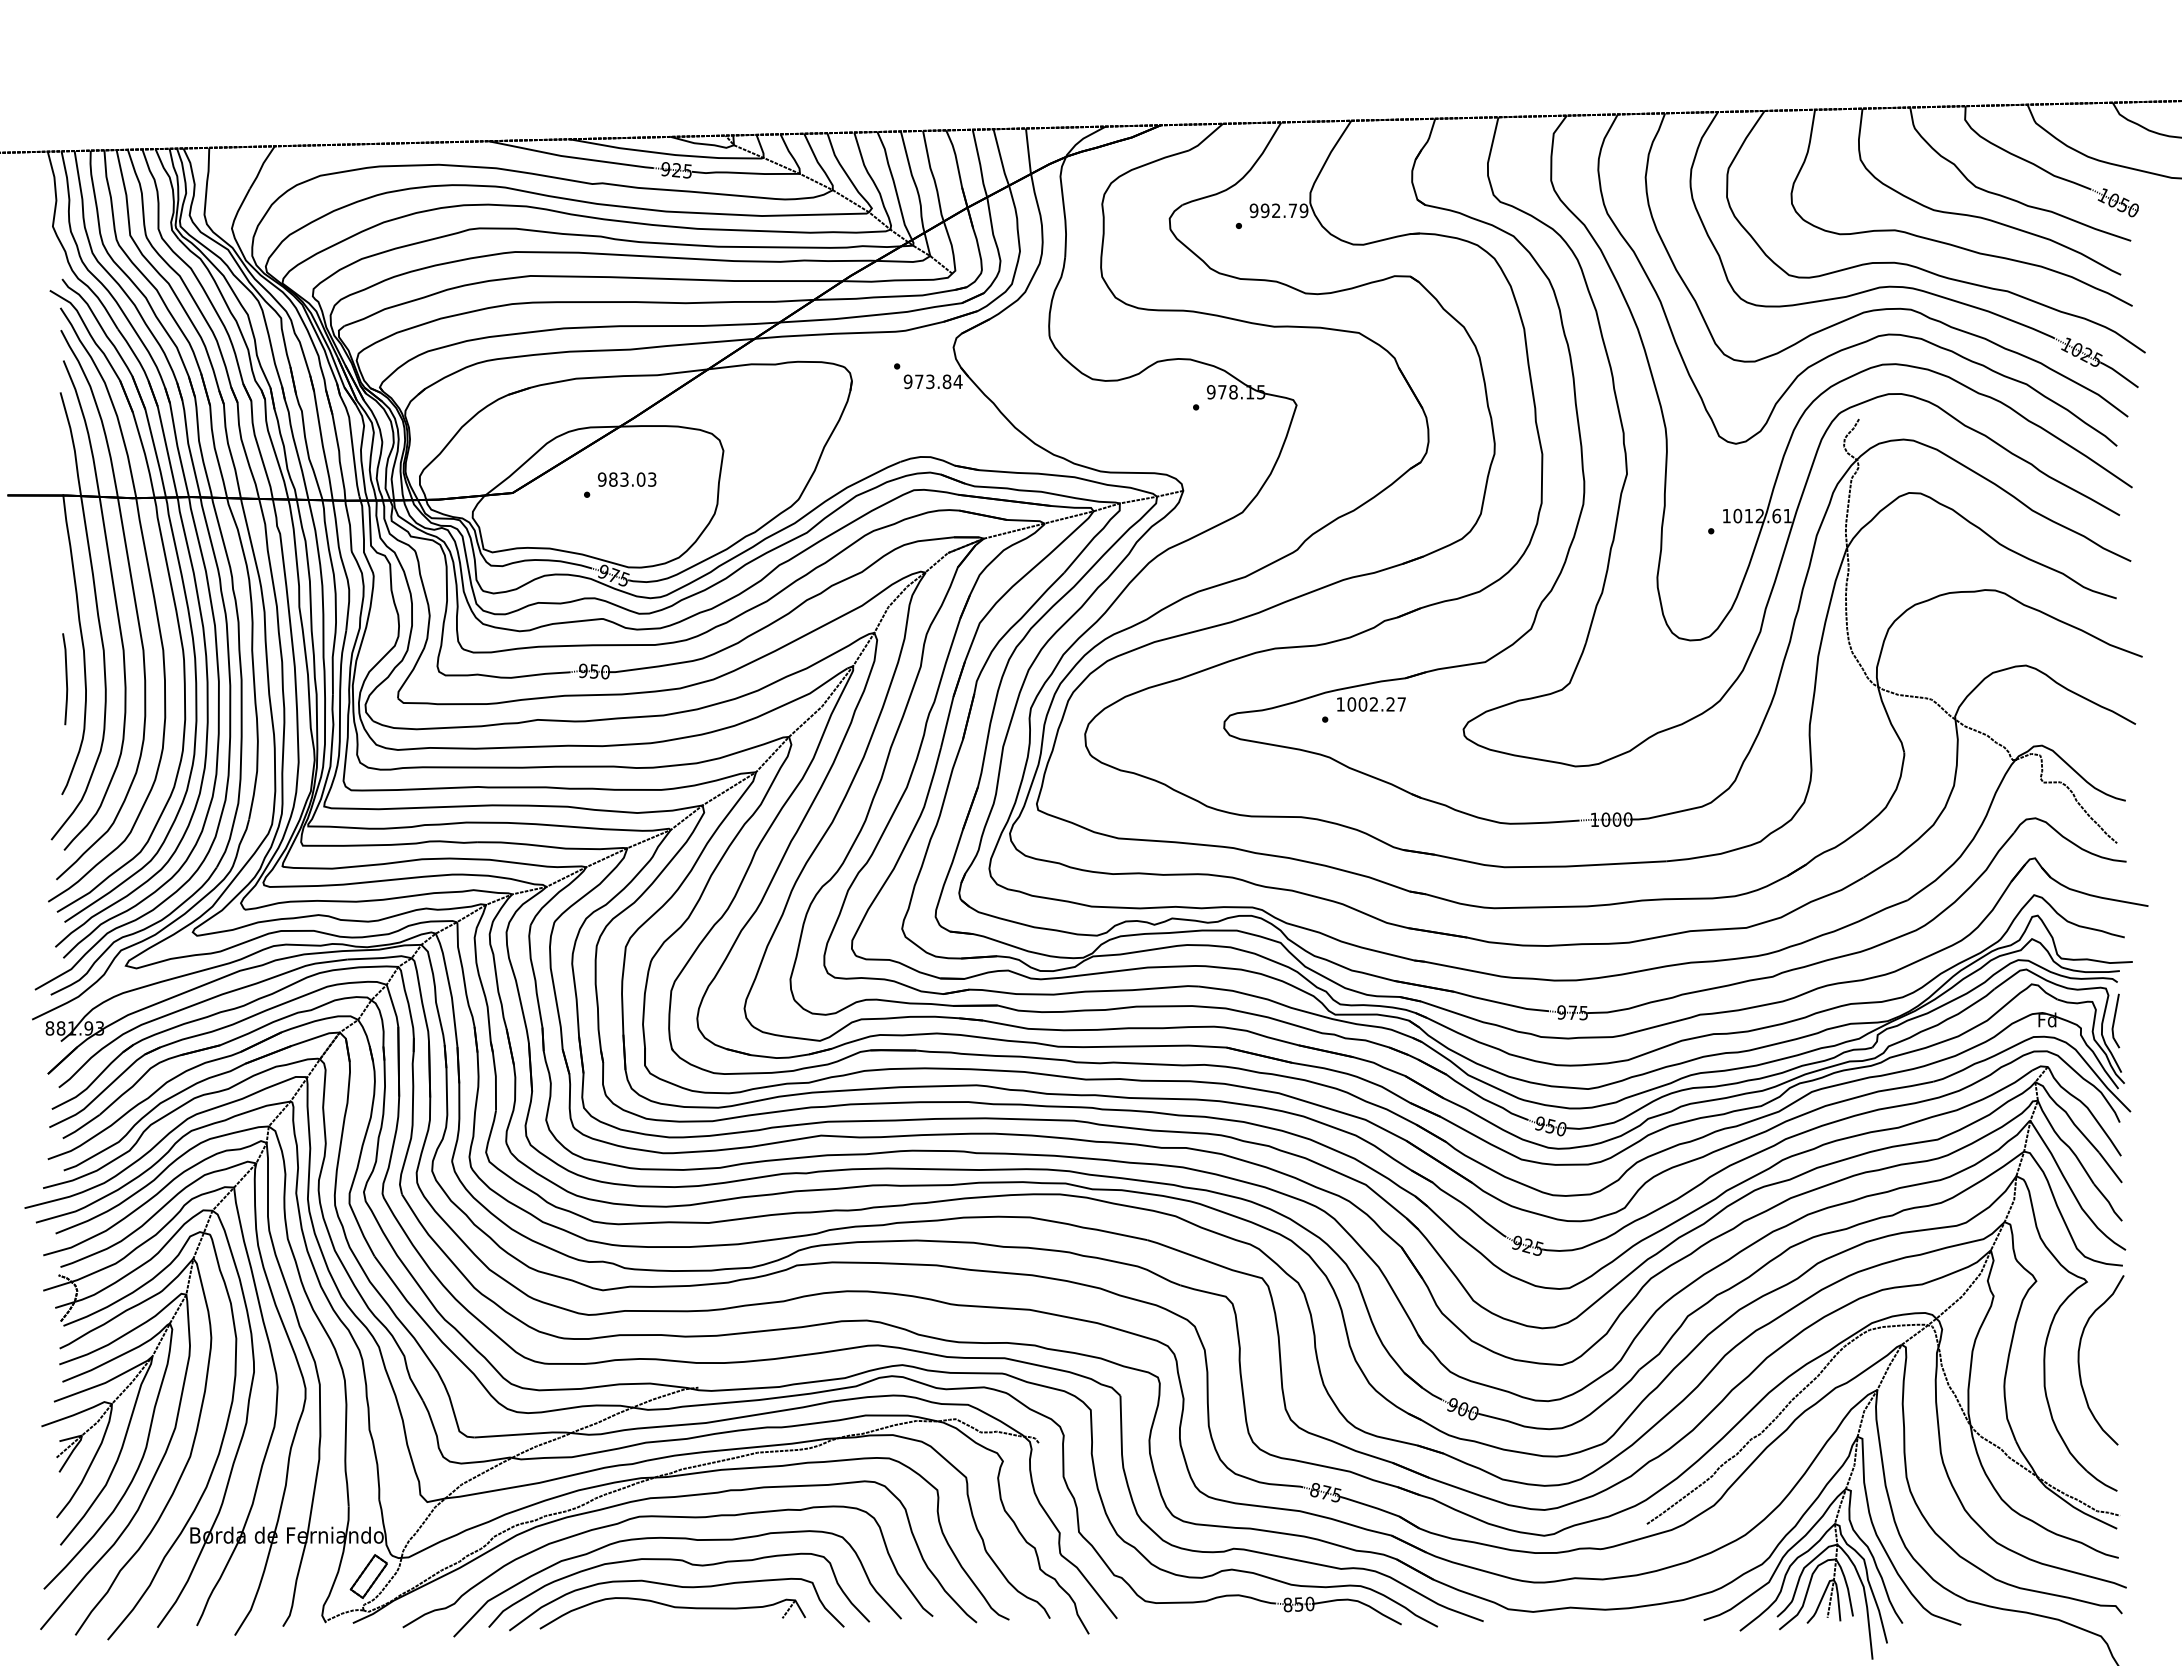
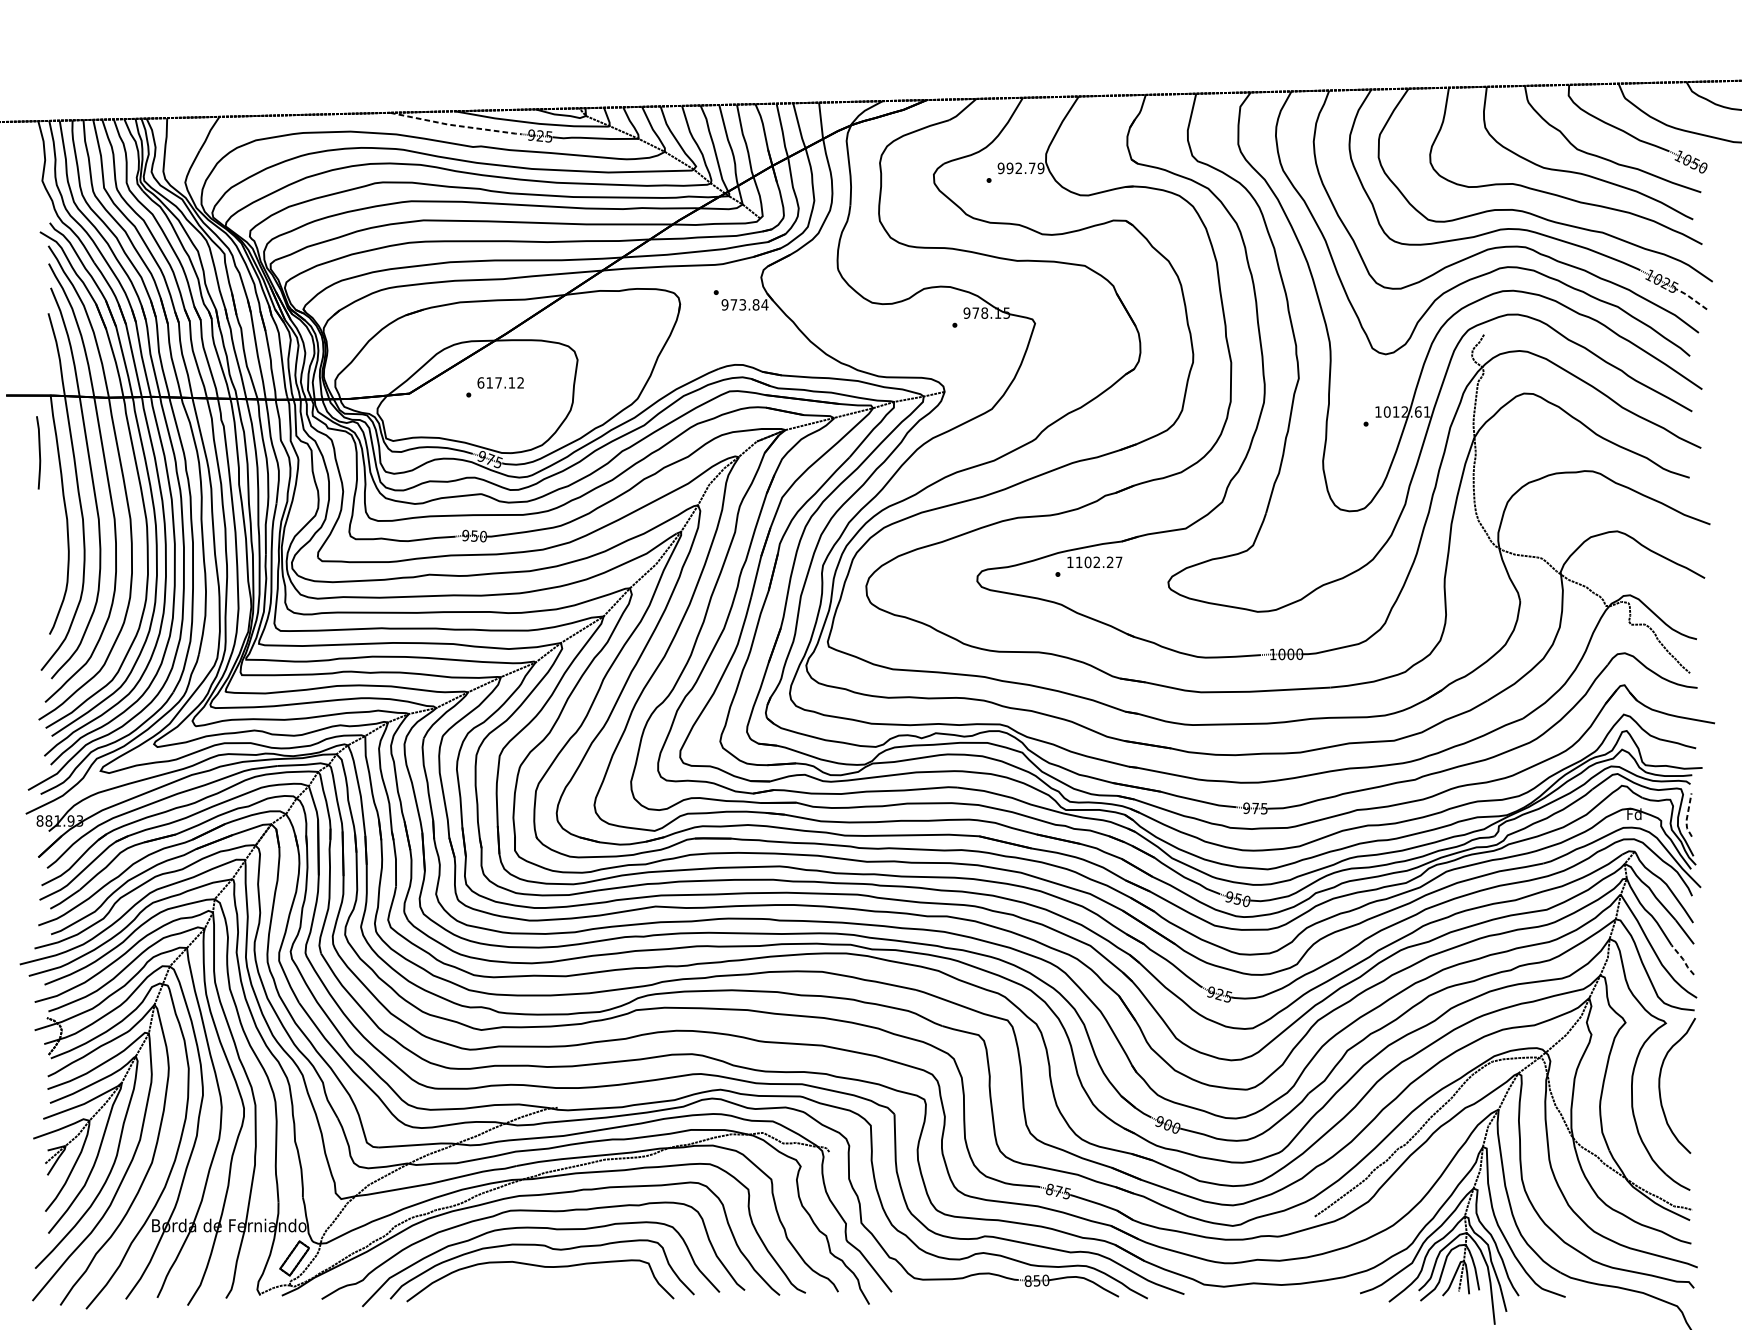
line: (570, 157) -> (455, 125), solid -> dashed
line: (2118, 373) -> (1691, 298), solid -> dashed
text: (626, 479) -> (500, 382), 983.03 -> 617.12
line: (65, 679) -> (38, 453), moved
text: (1351, 704) -> (1078, 562), 1002.27 -> 1102.27
line: (2113, 1022) -> (1687, 816), solid -> dashed
line: (2108, 1202) -> (1683, 959), solid -> dashed
part: (672, 1613) -> (536, 1287), removed

